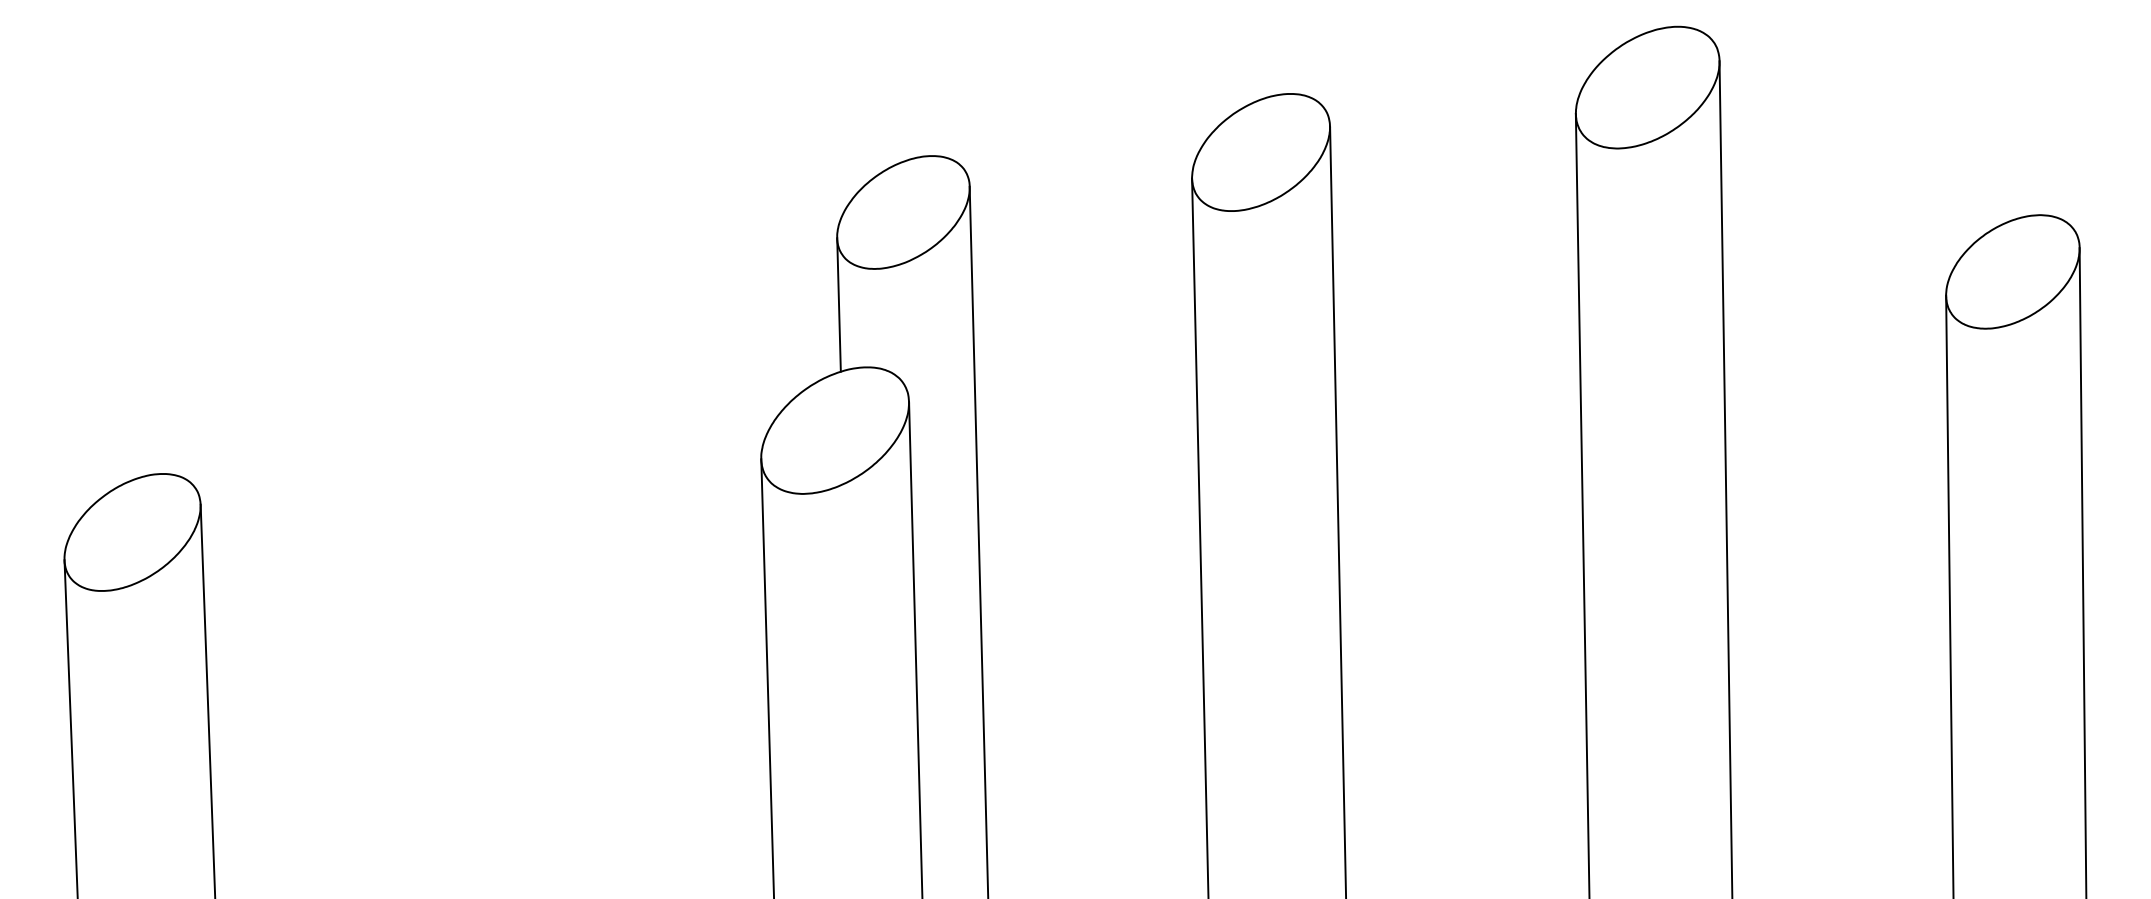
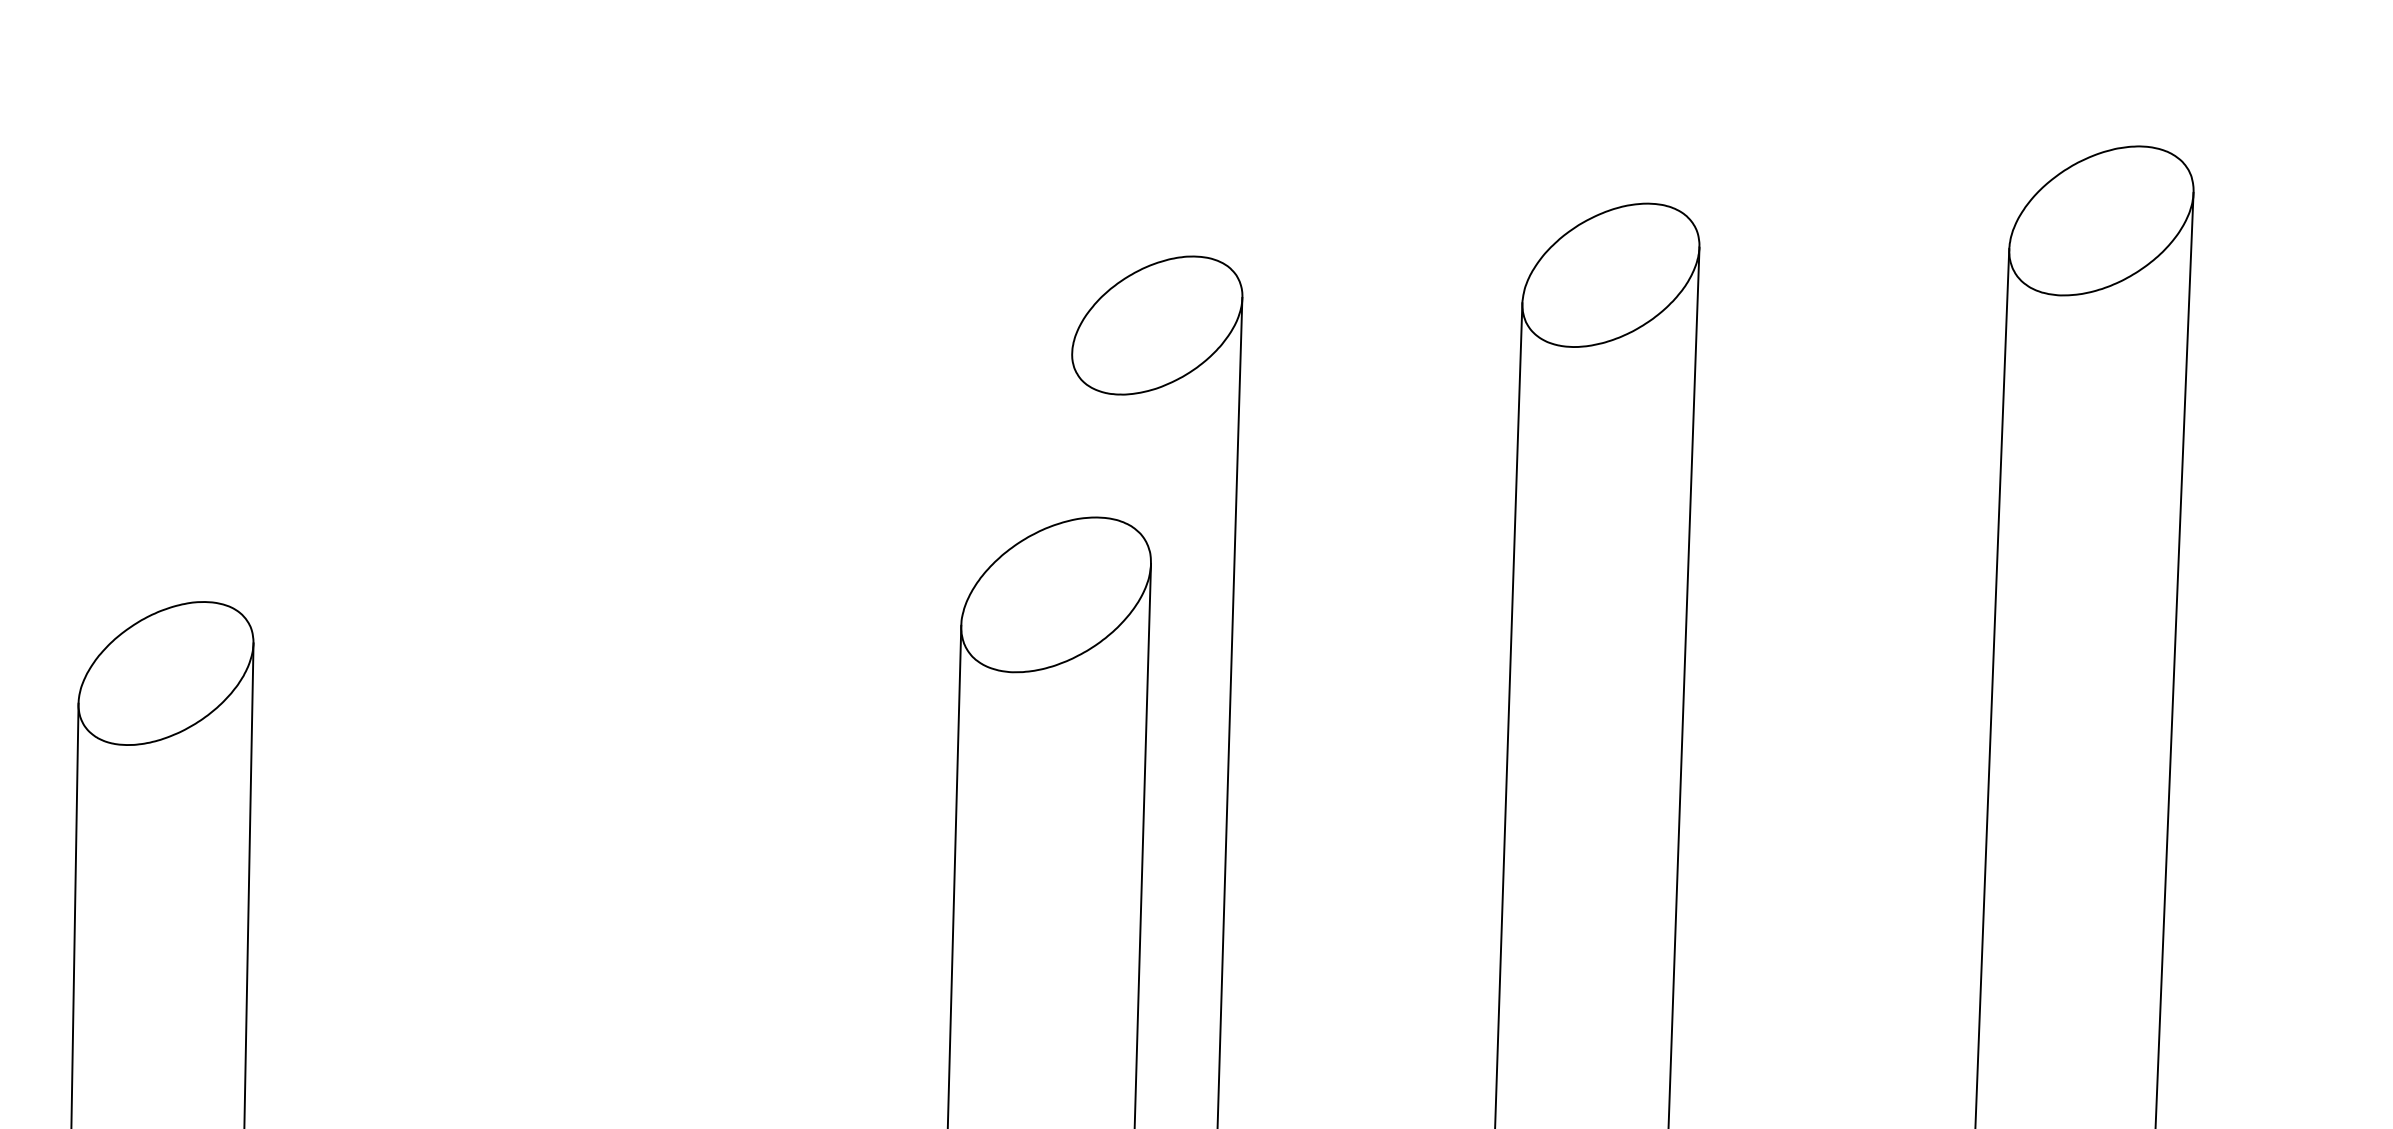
line: (838, 304) -> (1069, 436), removed

